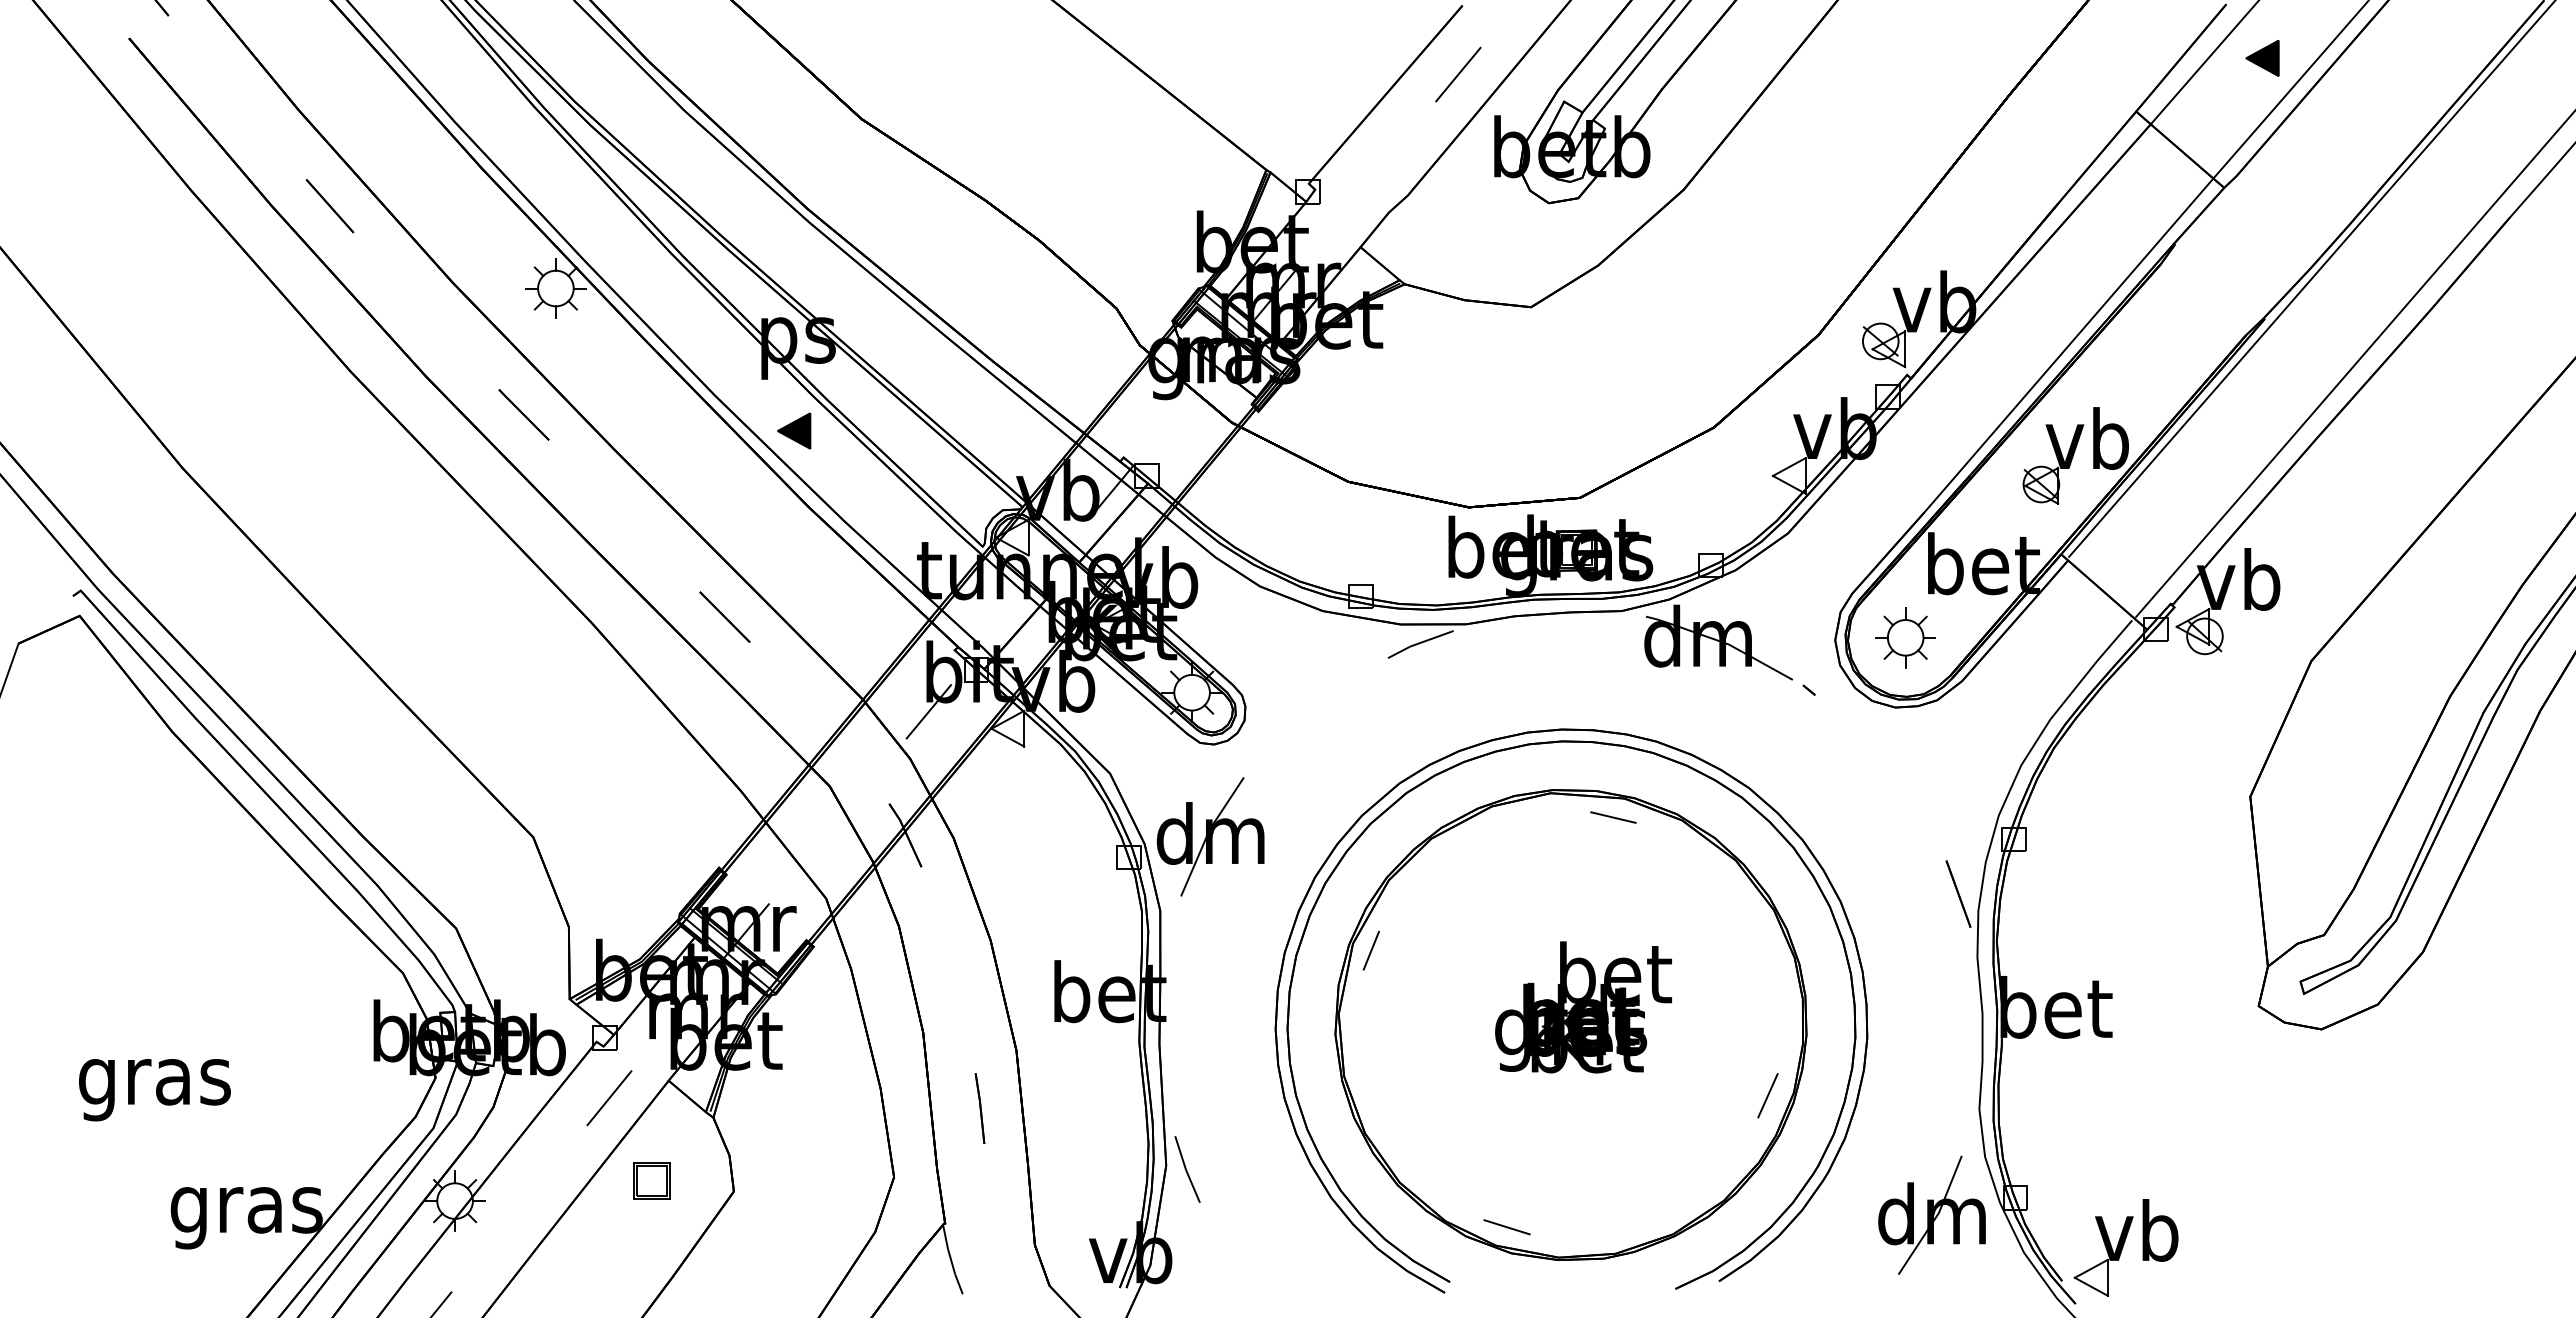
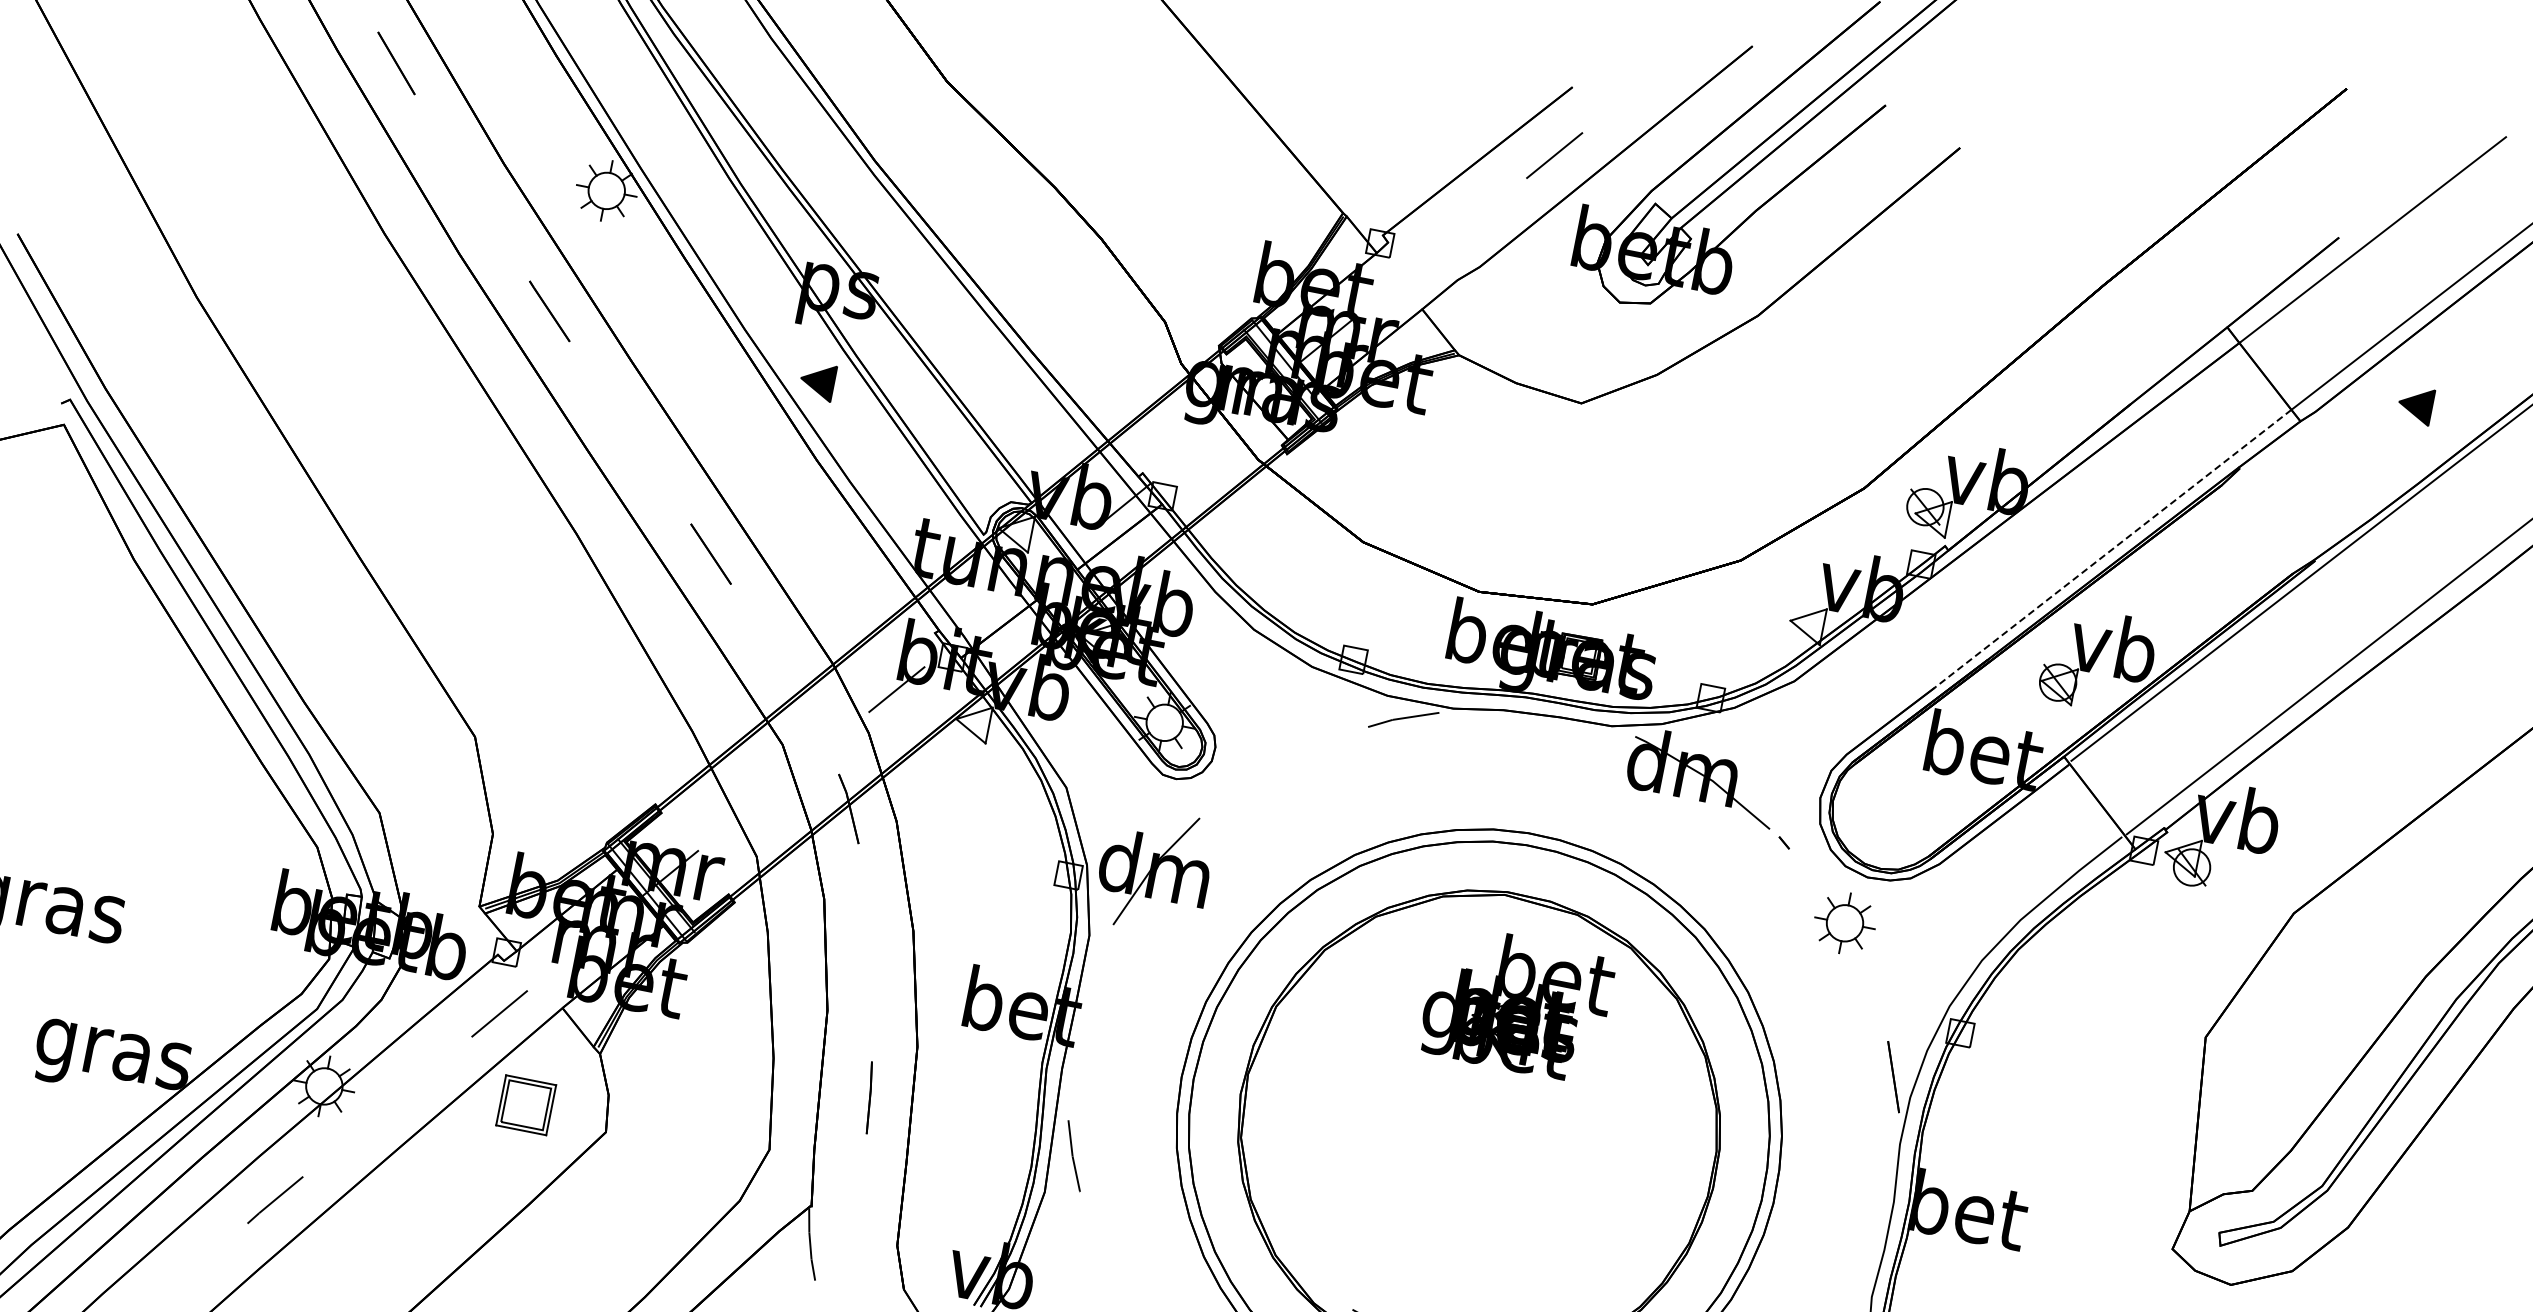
part: (2262, 58) -> (2415, 405), moved
line: (2068, 345) -> (2112, 548), solid -> dashed
part: (1905, 637) -> (1844, 922), moved
line: (1613, 817) -> (1562, 931), removed
line: (1370, 950) -> (1292, 1016), removed
part: (1583, 1007) -> (1517, 1003), moved
line: (1767, 1095) -> (1661, 1241), removed
curve: (1186, 1169) -> (1073, 1155), moved
part: (651, 1180) -> (525, 1104), size x1.4

